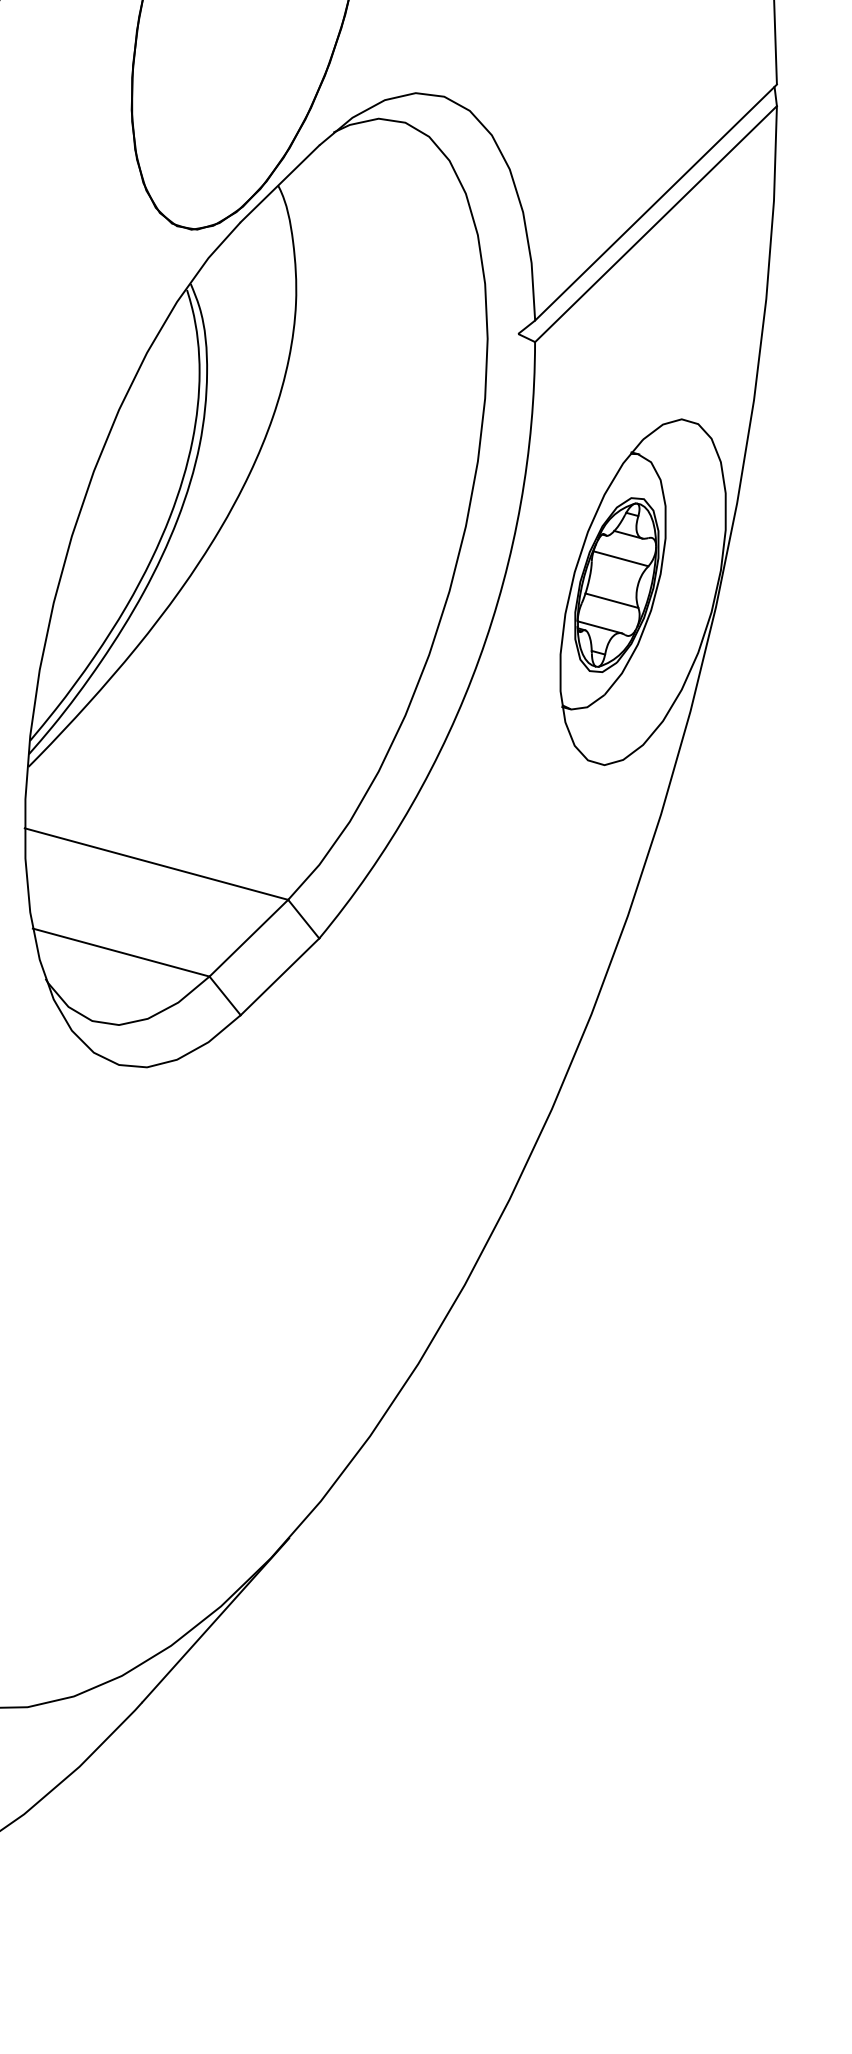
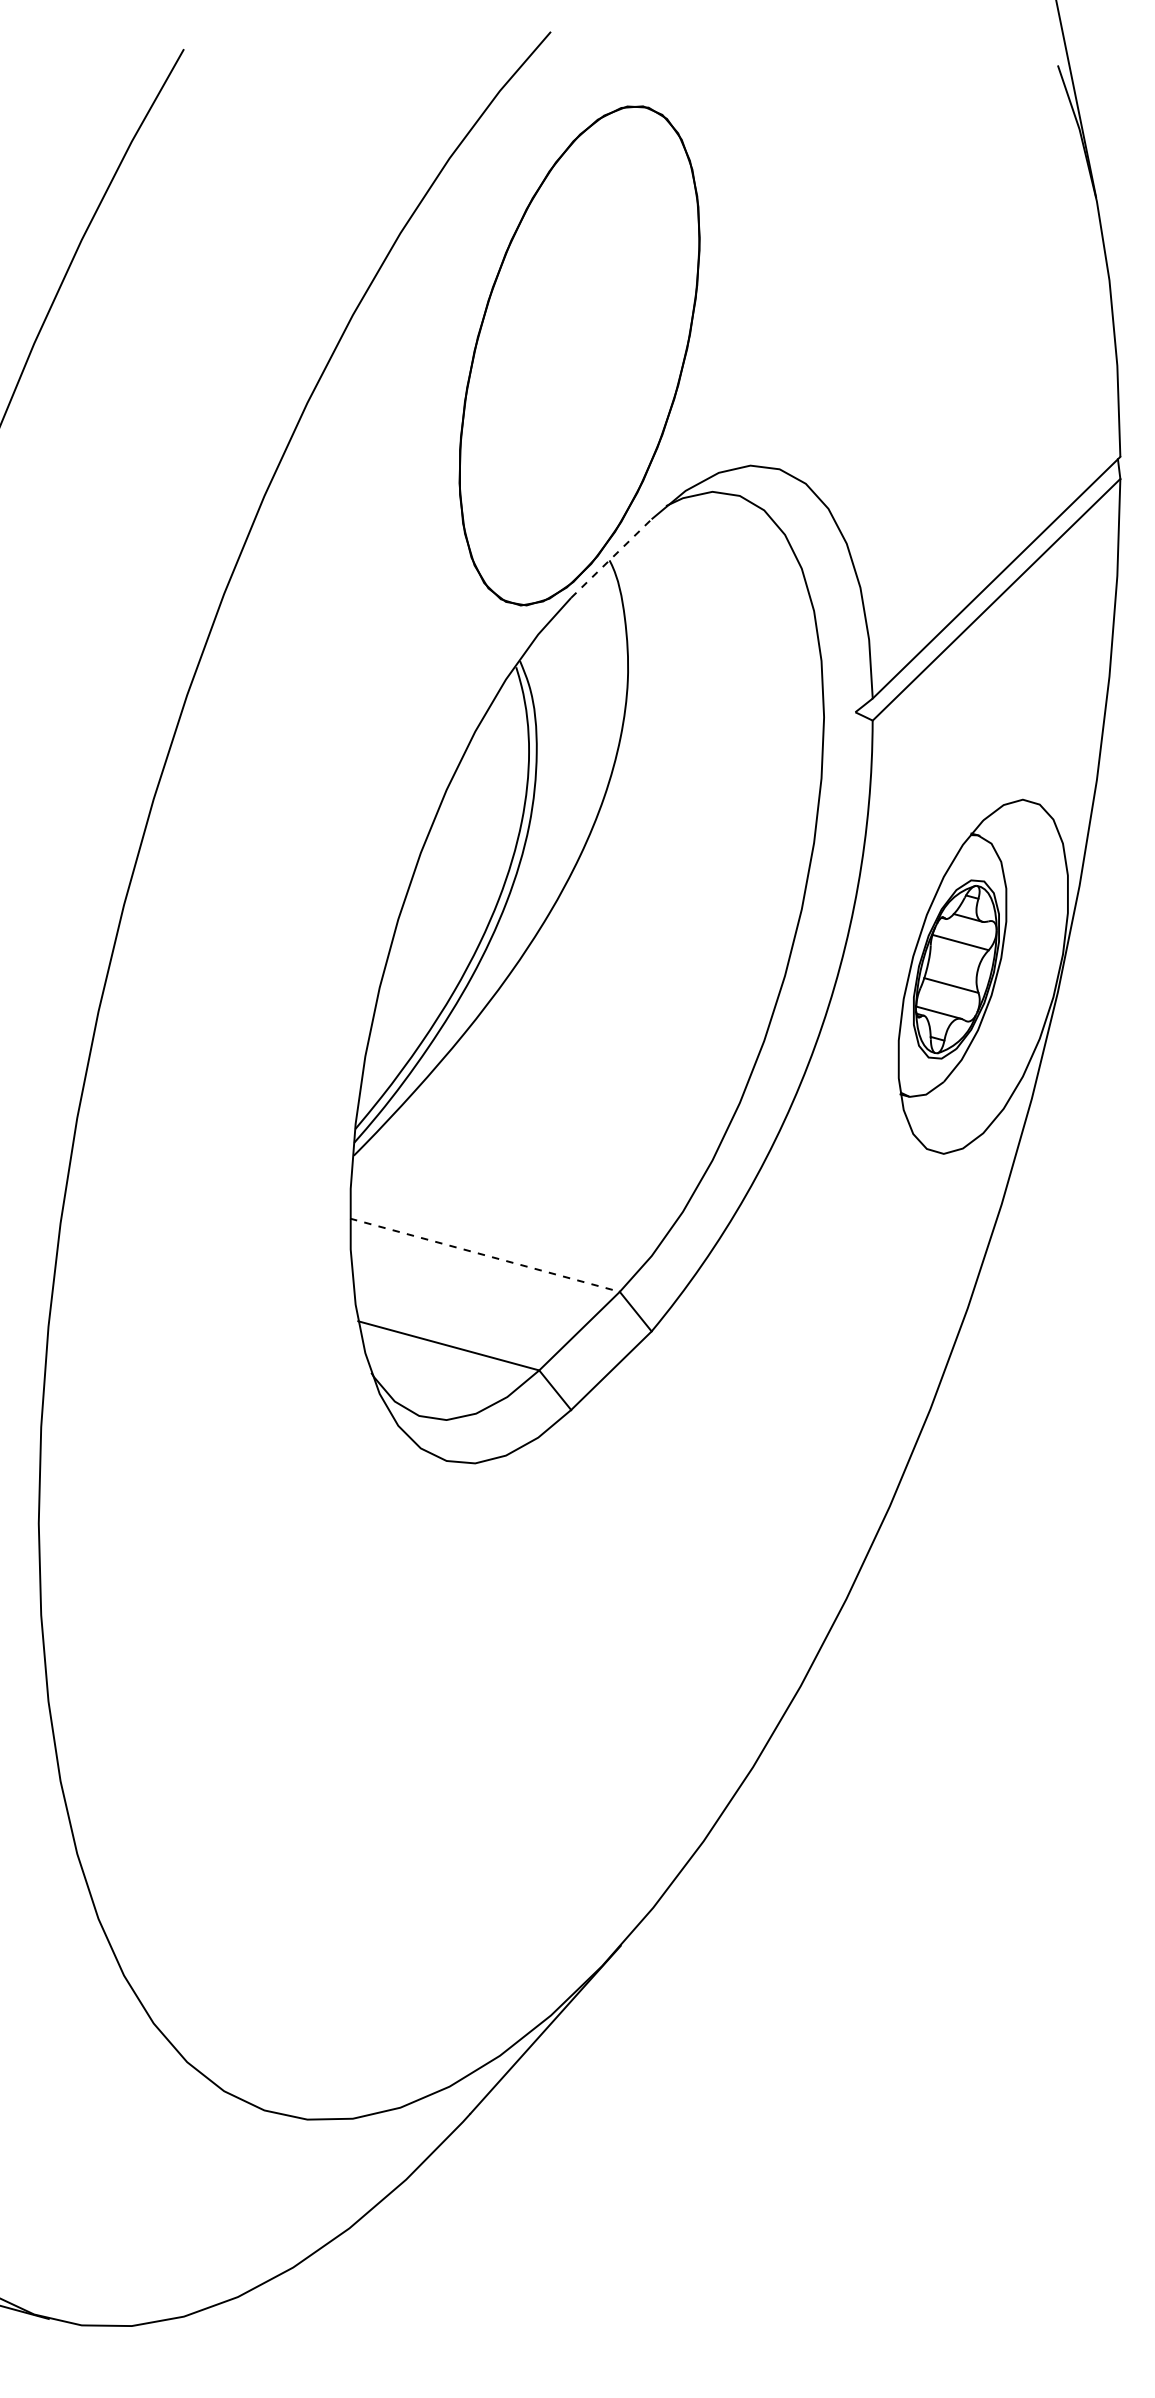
line: (280, 183) -> (611, 558), solid -> dashed
line: (156, 864) -> (484, 1255), solid -> dashed

